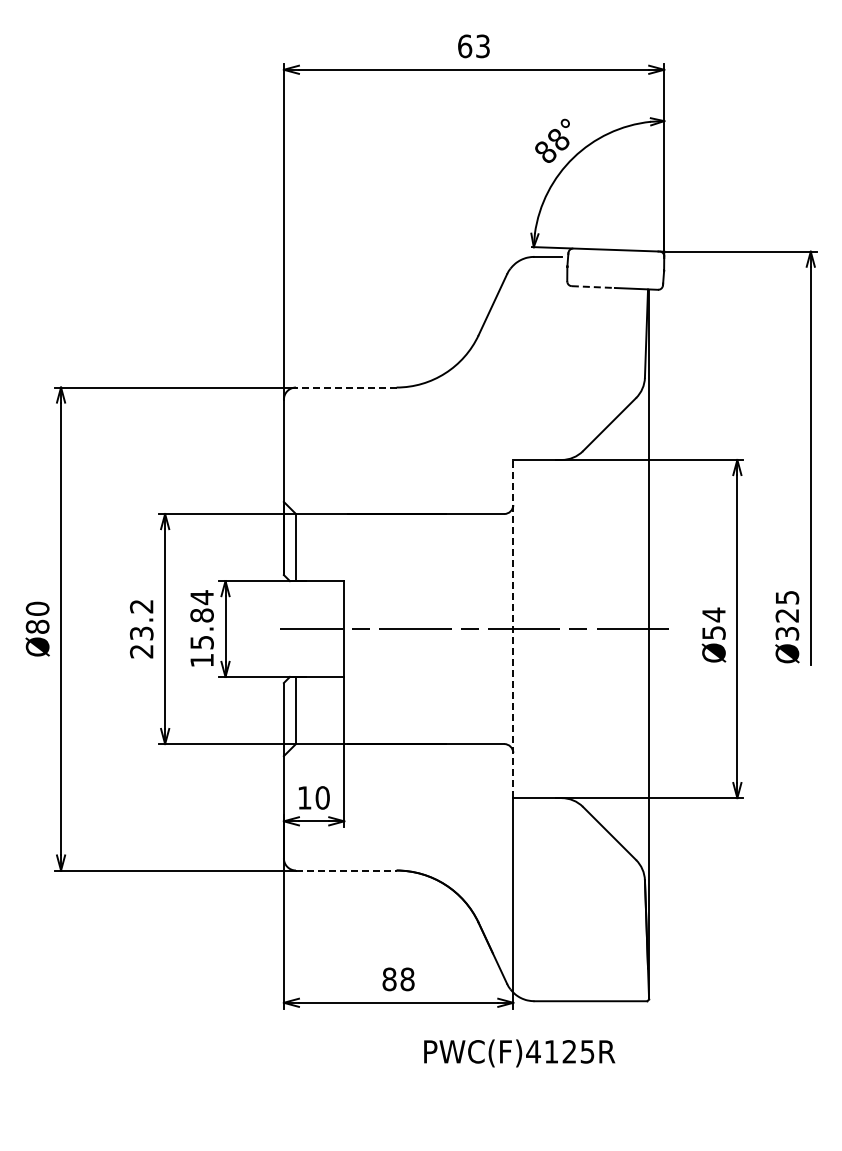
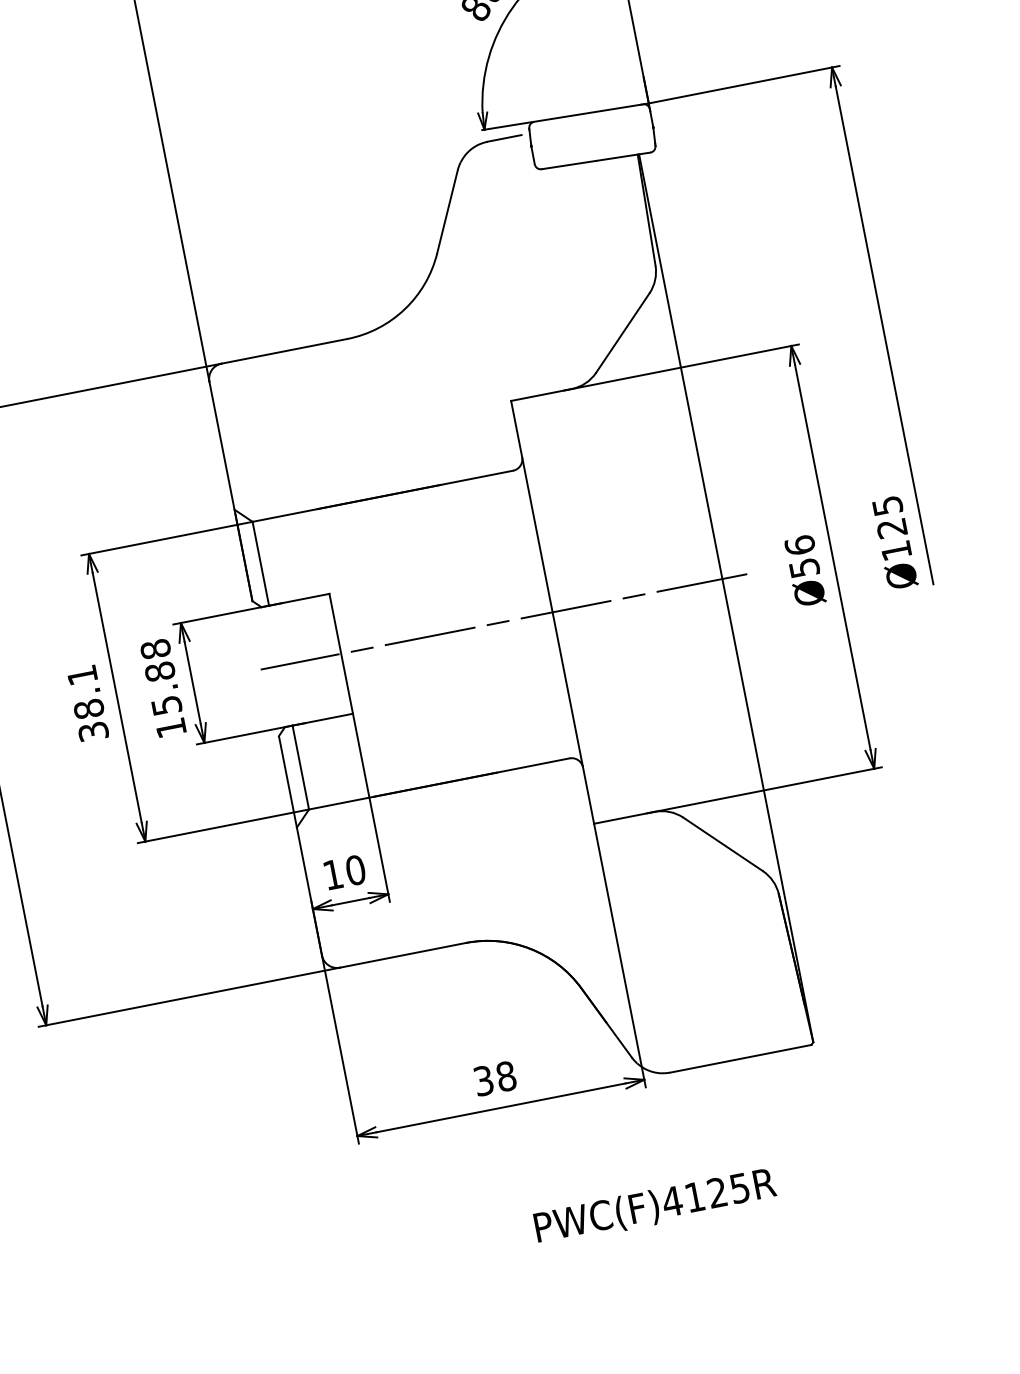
line: (593, 287) -> (569, 165), dashed -> solid
line: (345, 387) -> (283, 351), dashed -> solid
text: (201, 597) -> (154, 649), 15.84 -> 15.88
text: (713, 614) -> (799, 545), Ø54 -> Ø56
line: (513, 628) -> (552, 611), dashed -> solid
text: (141, 629) -> (87, 704), 23.2 -> 38.1
text: (787, 633) -> (896, 550), Ø325 -> Ø125
line: (346, 870) -> (403, 955), dashed -> solid
text: (389, 979) -> (483, 1081), 88 -> 38
text: (519, 1053) -> (655, 1207), moved

